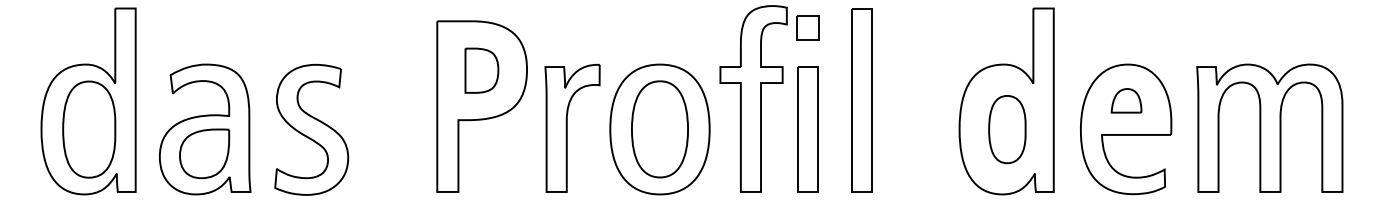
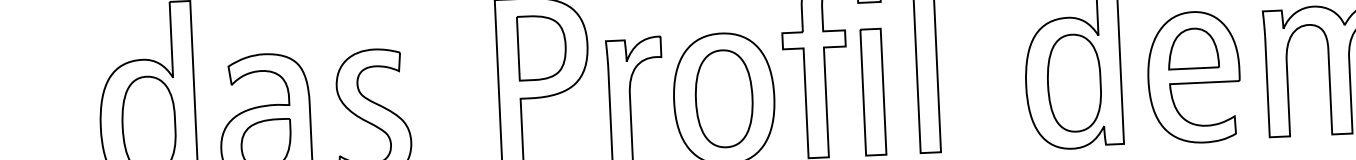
part: (481, 70) -> (541, 47), size x1.43
part: (1126, 100) -> (1193, 48), size x1.67
part: (1007, 129) -> (1074, 83), size x1.43

